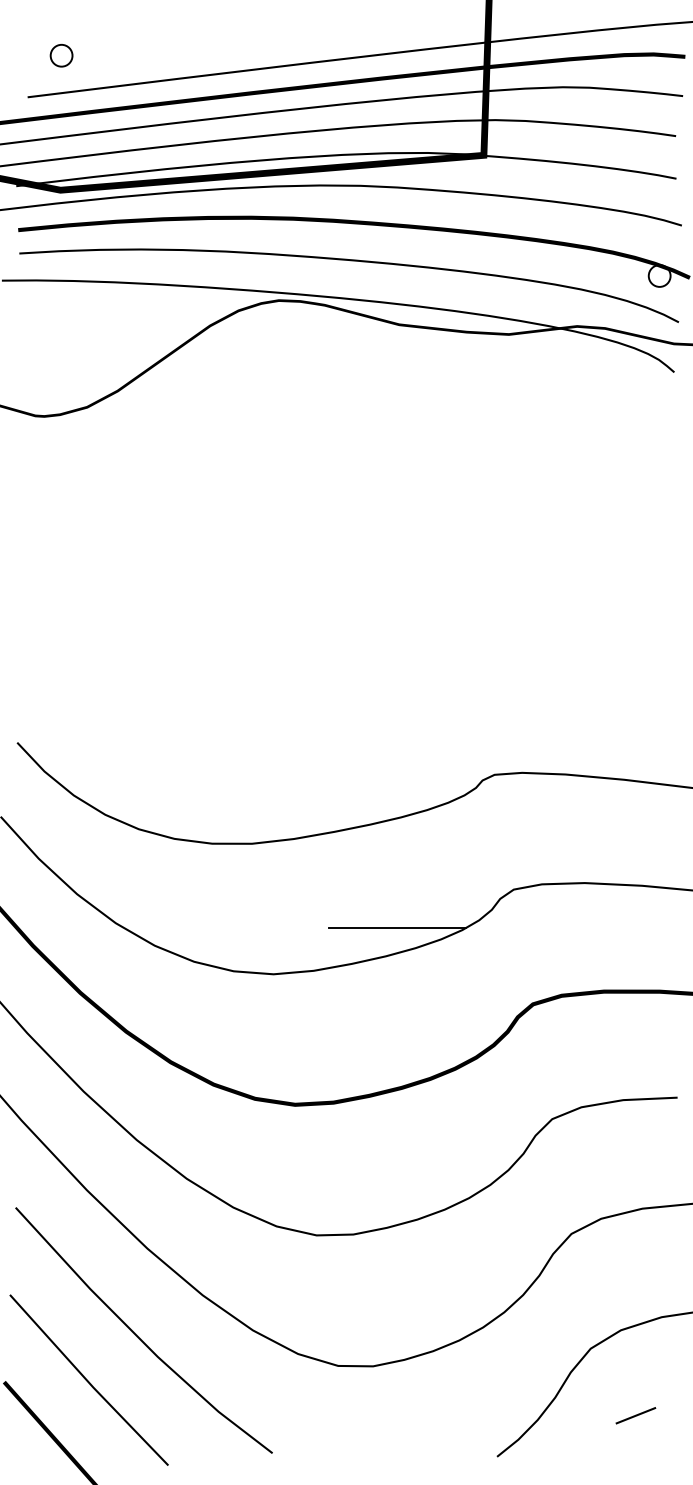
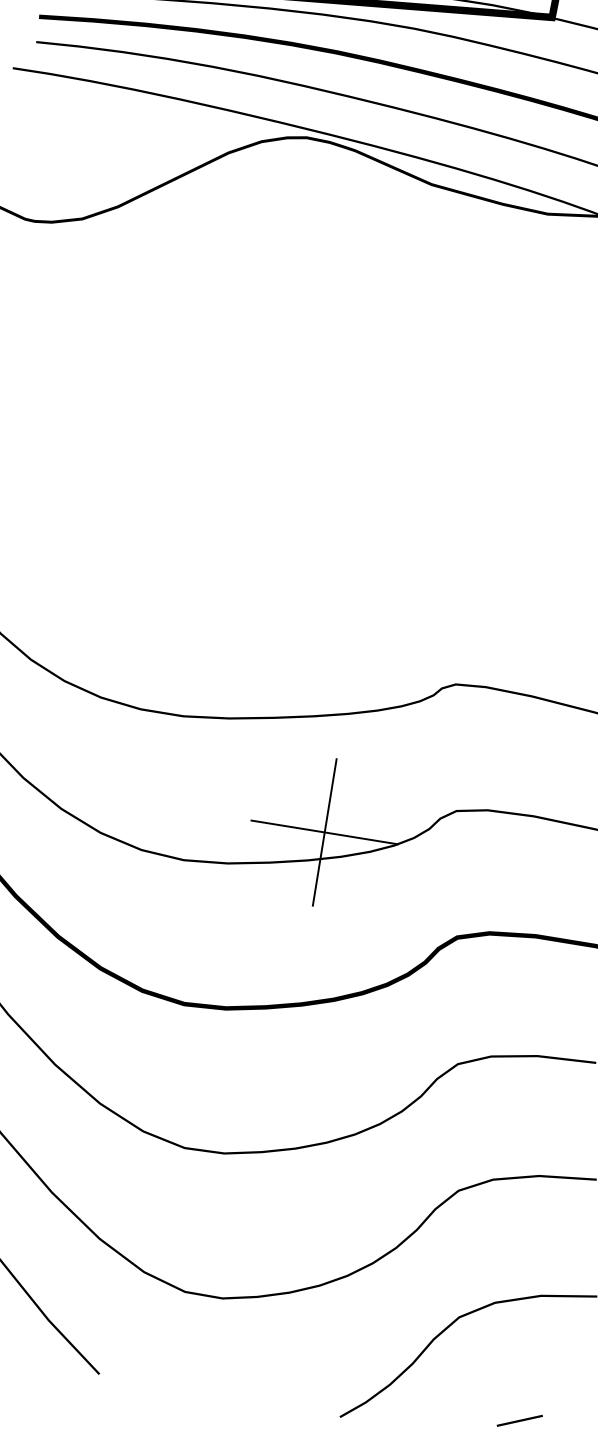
line: (397, 928) -> (324, 832), added
line: (635, 1415) -> (519, 1420), moved

